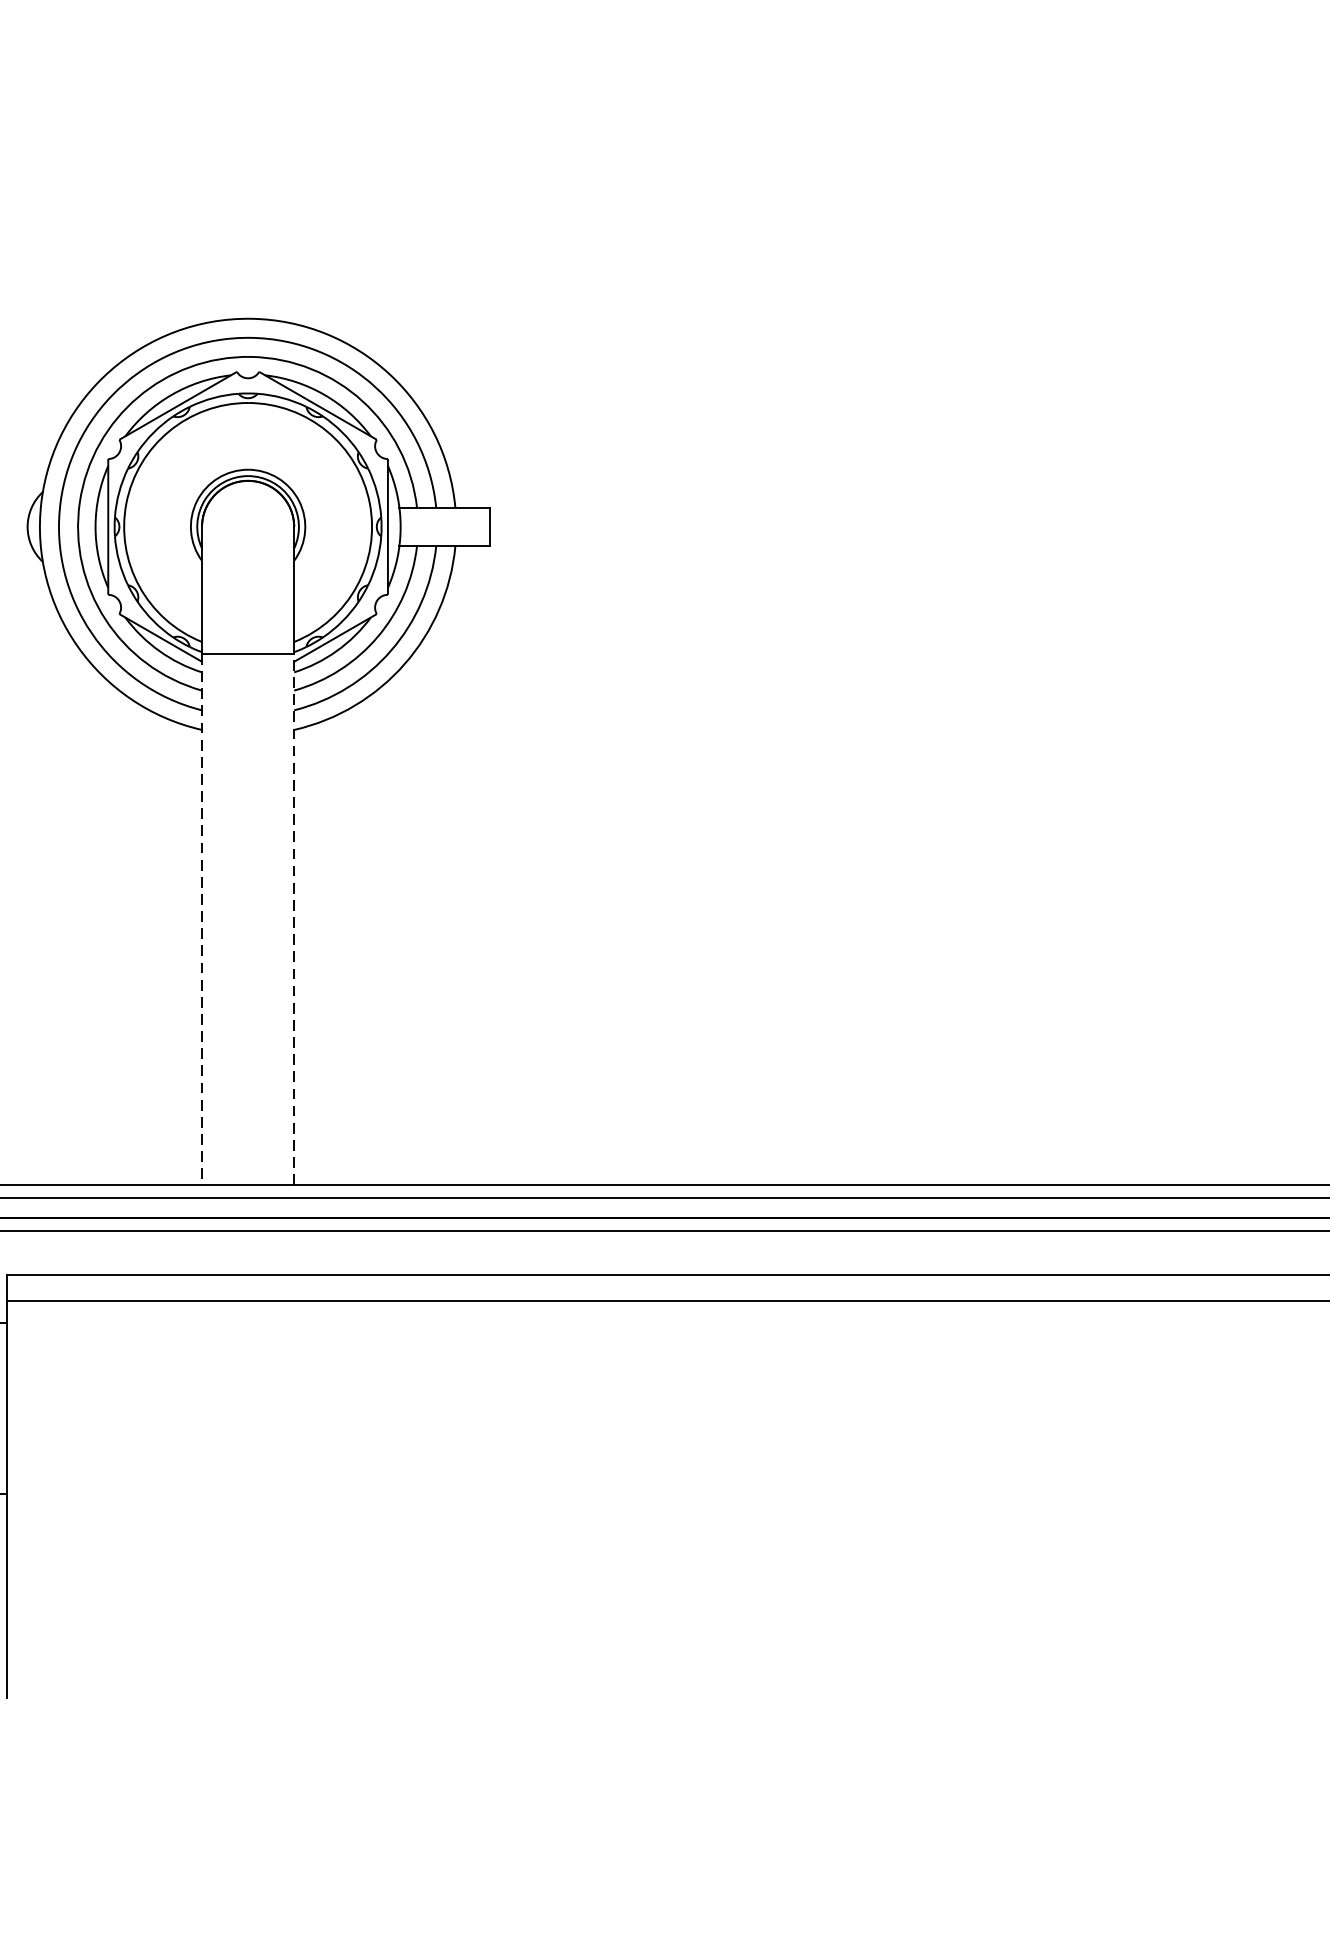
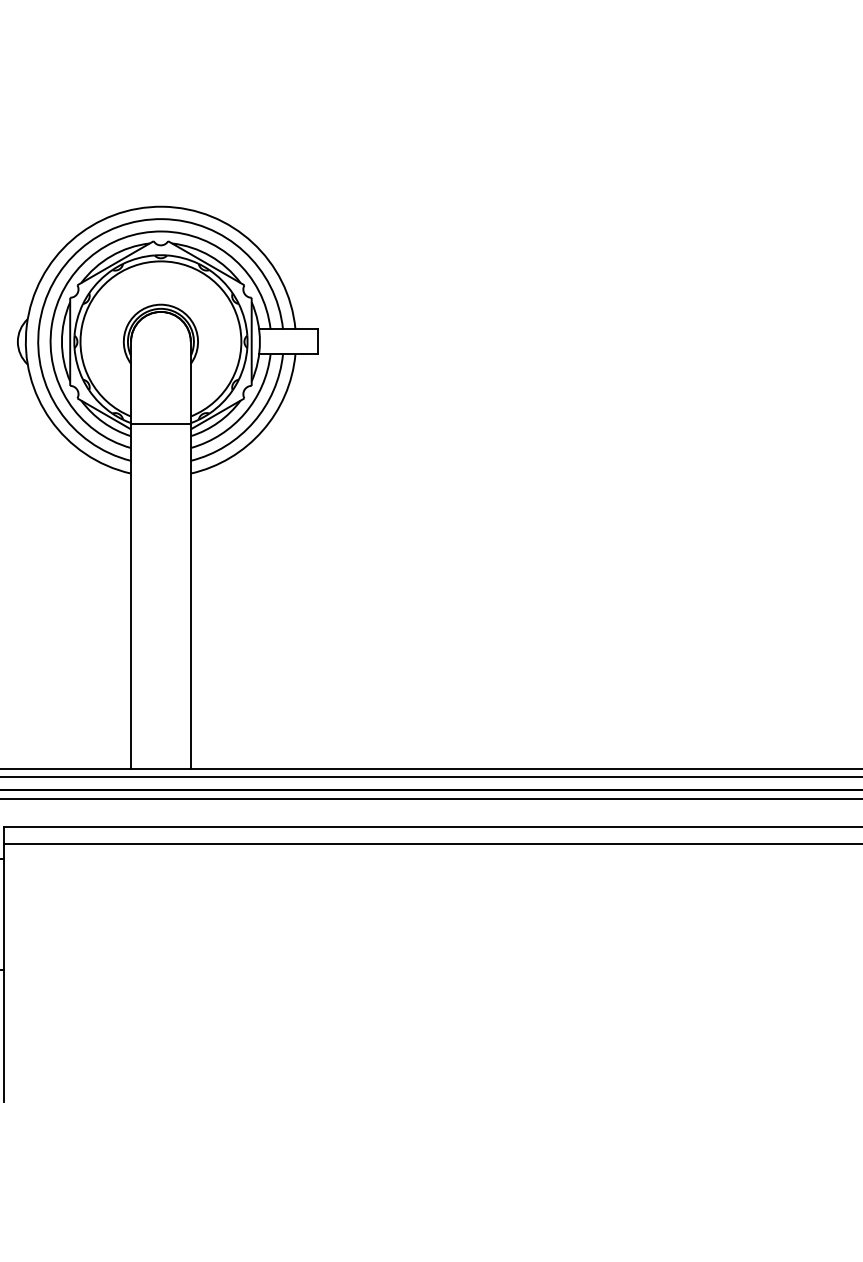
line: (293, 919) -> (190, 596), dashed -> solid
line: (202, 920) -> (131, 597), dashed -> solid

